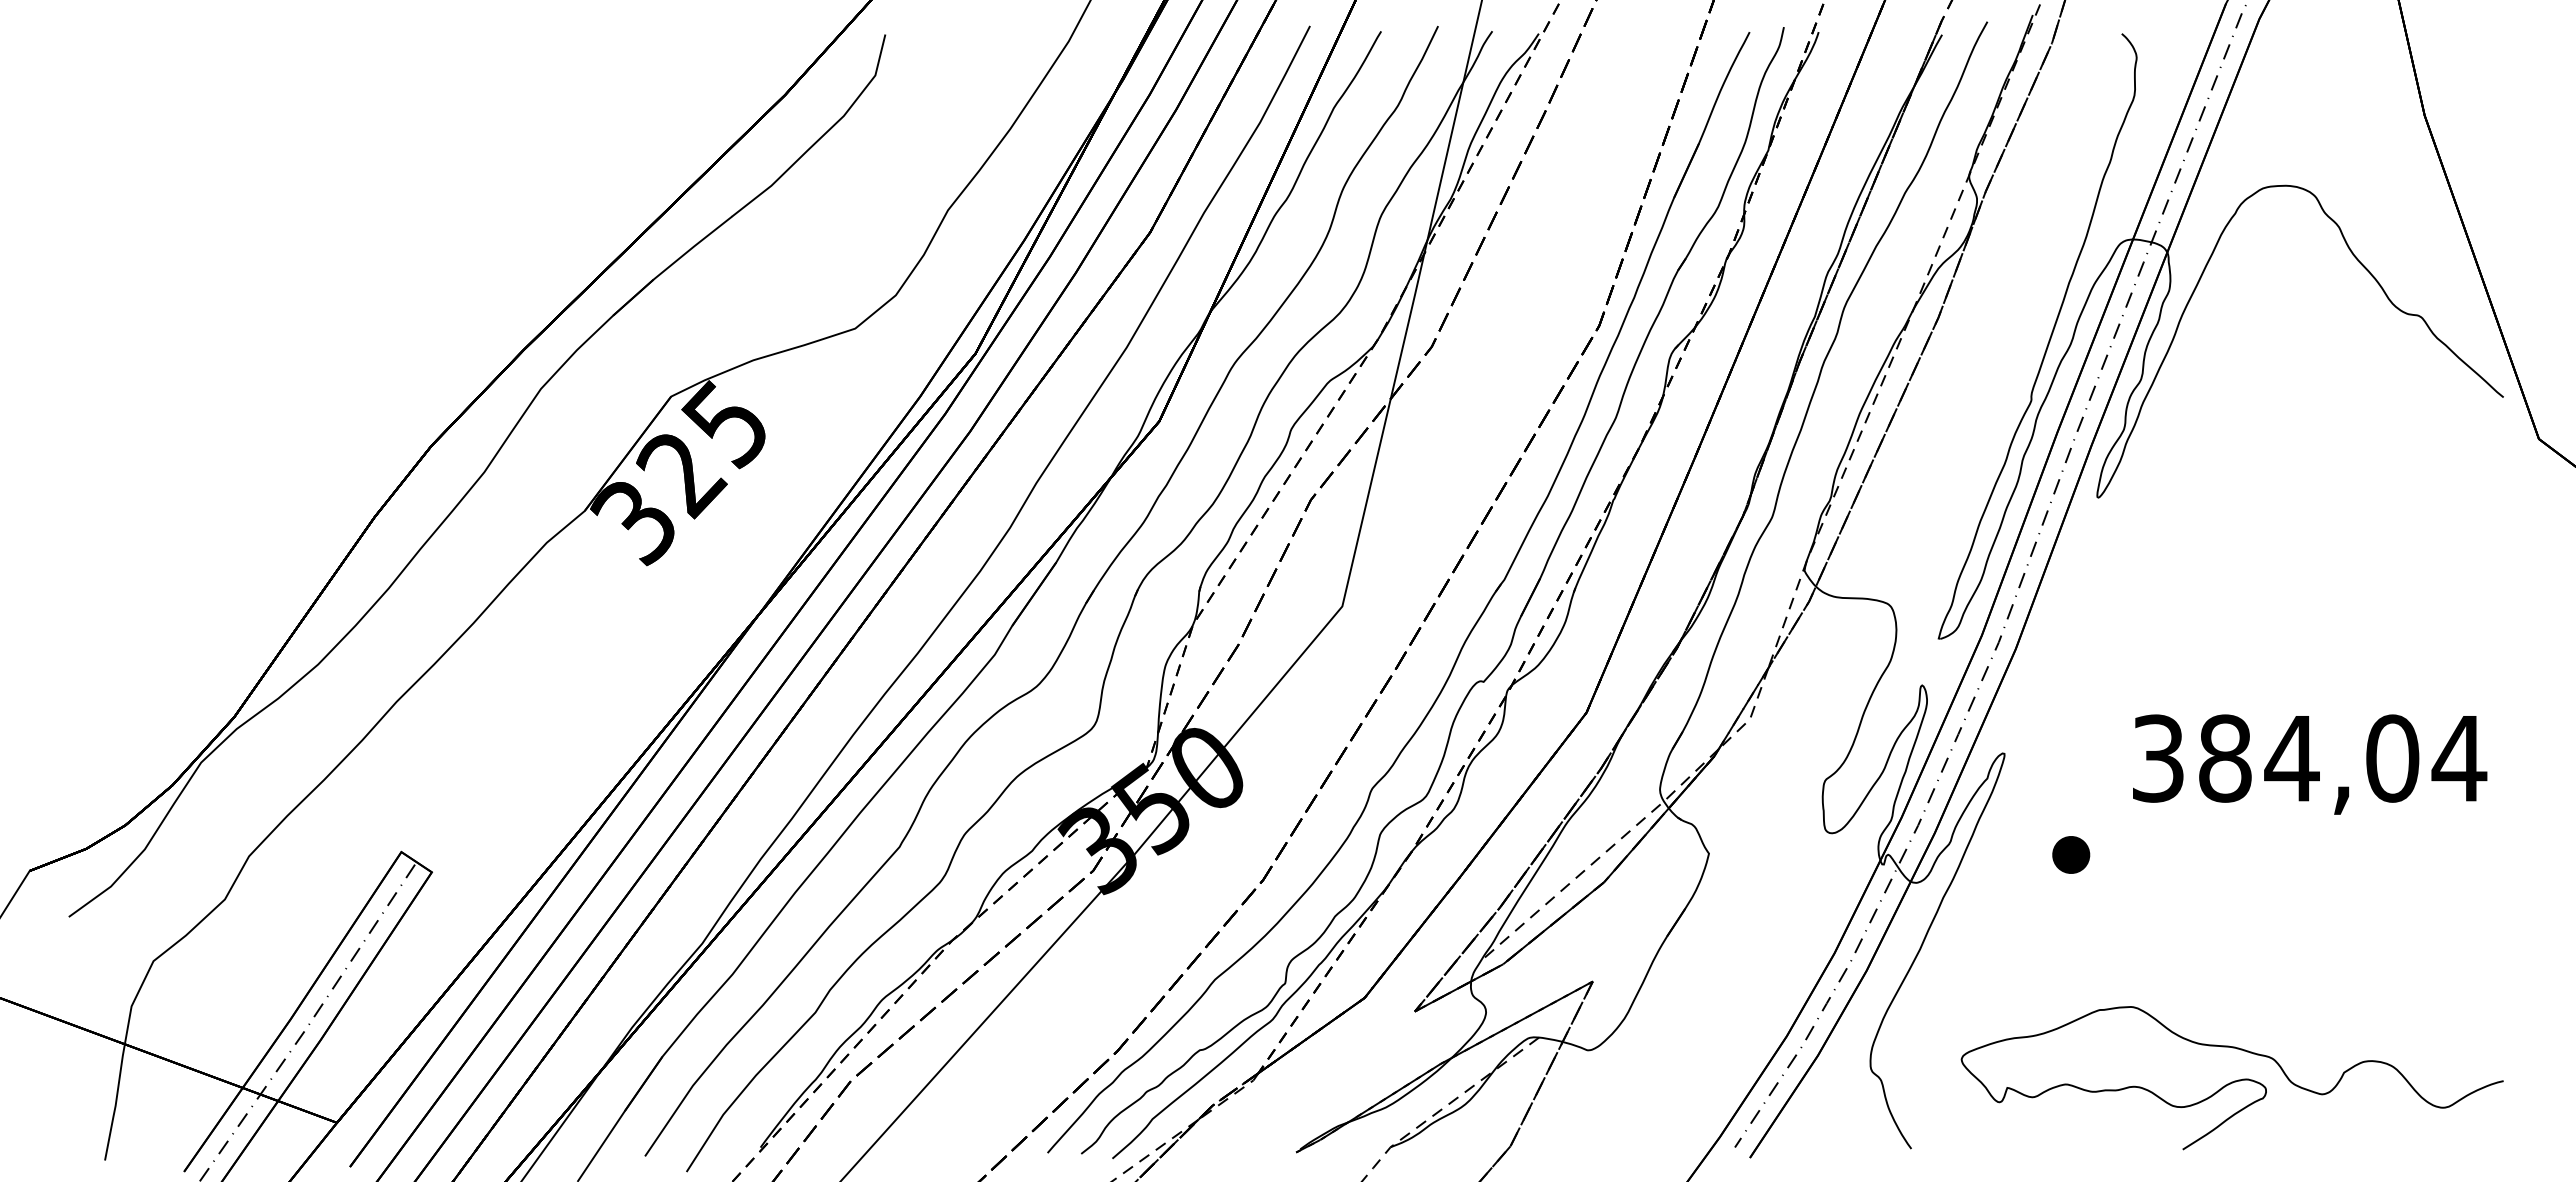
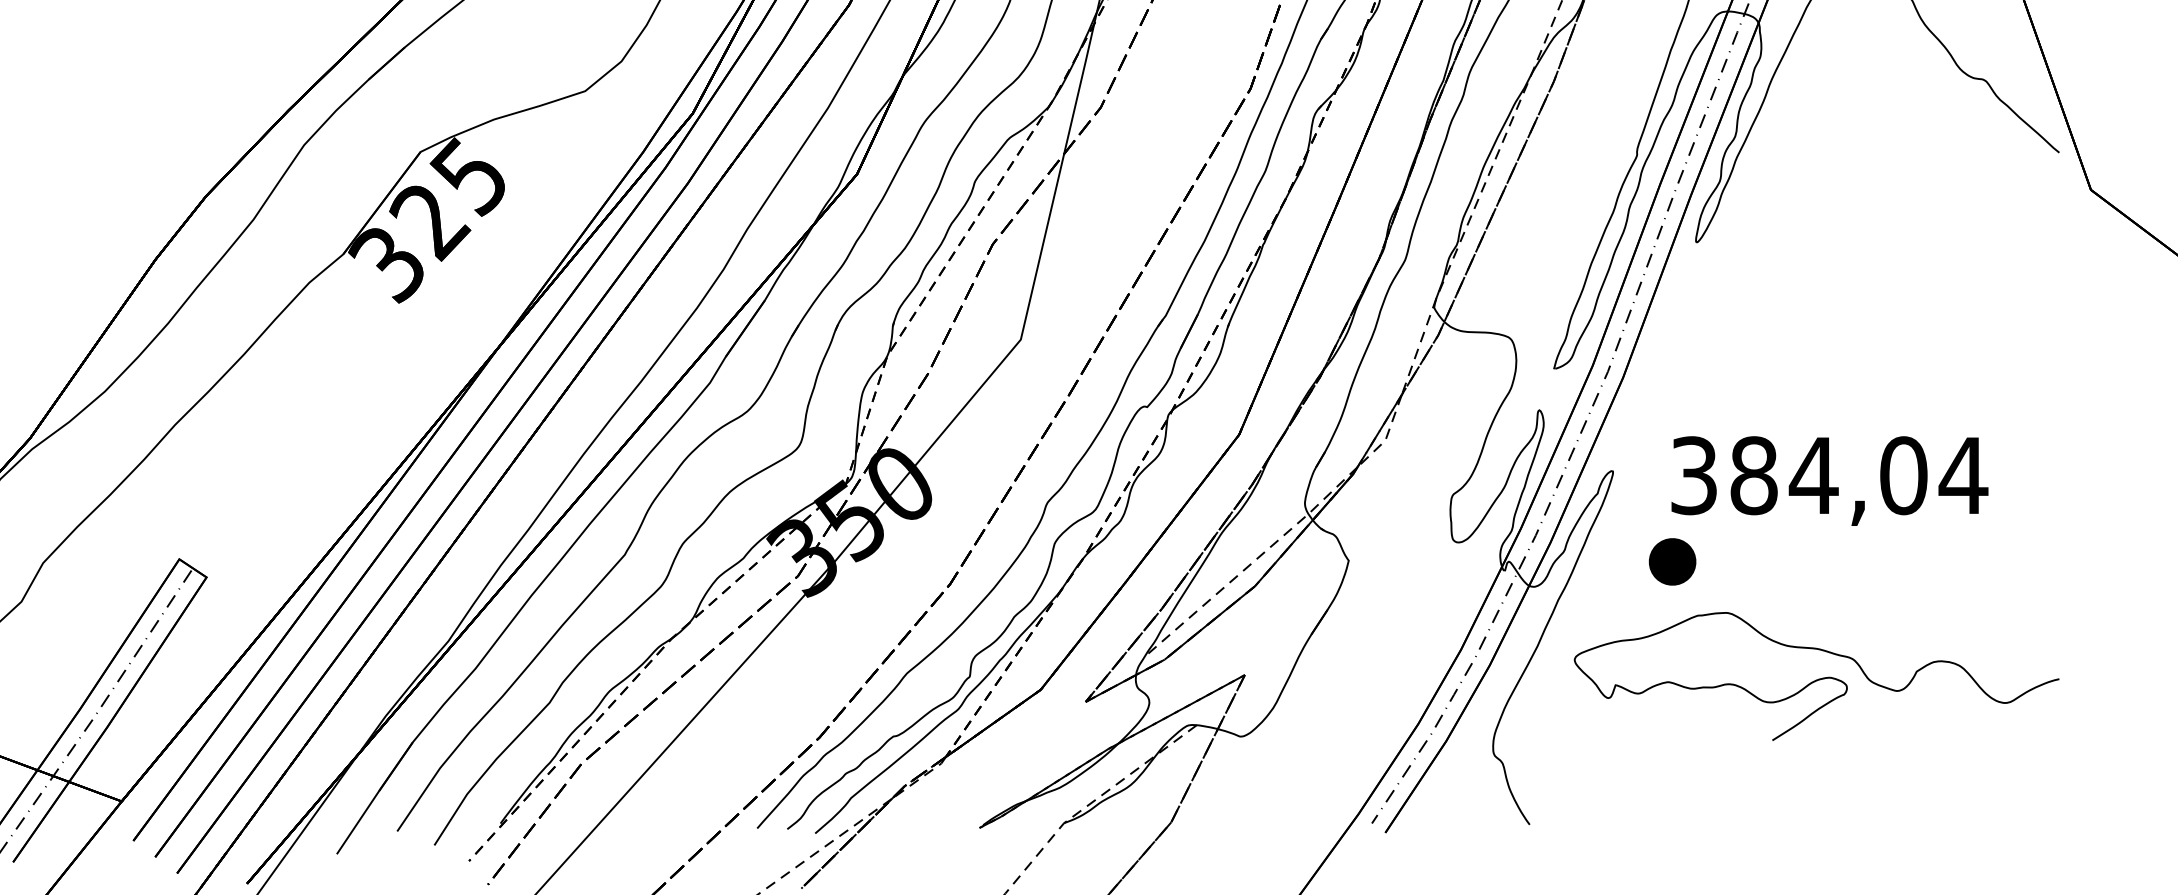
text: (2310, 764) -> (1830, 480), moved
part: (2071, 854) -> (1672, 561), size x1.4
curve: (2231, 1081) -> (1816, 679), moved

